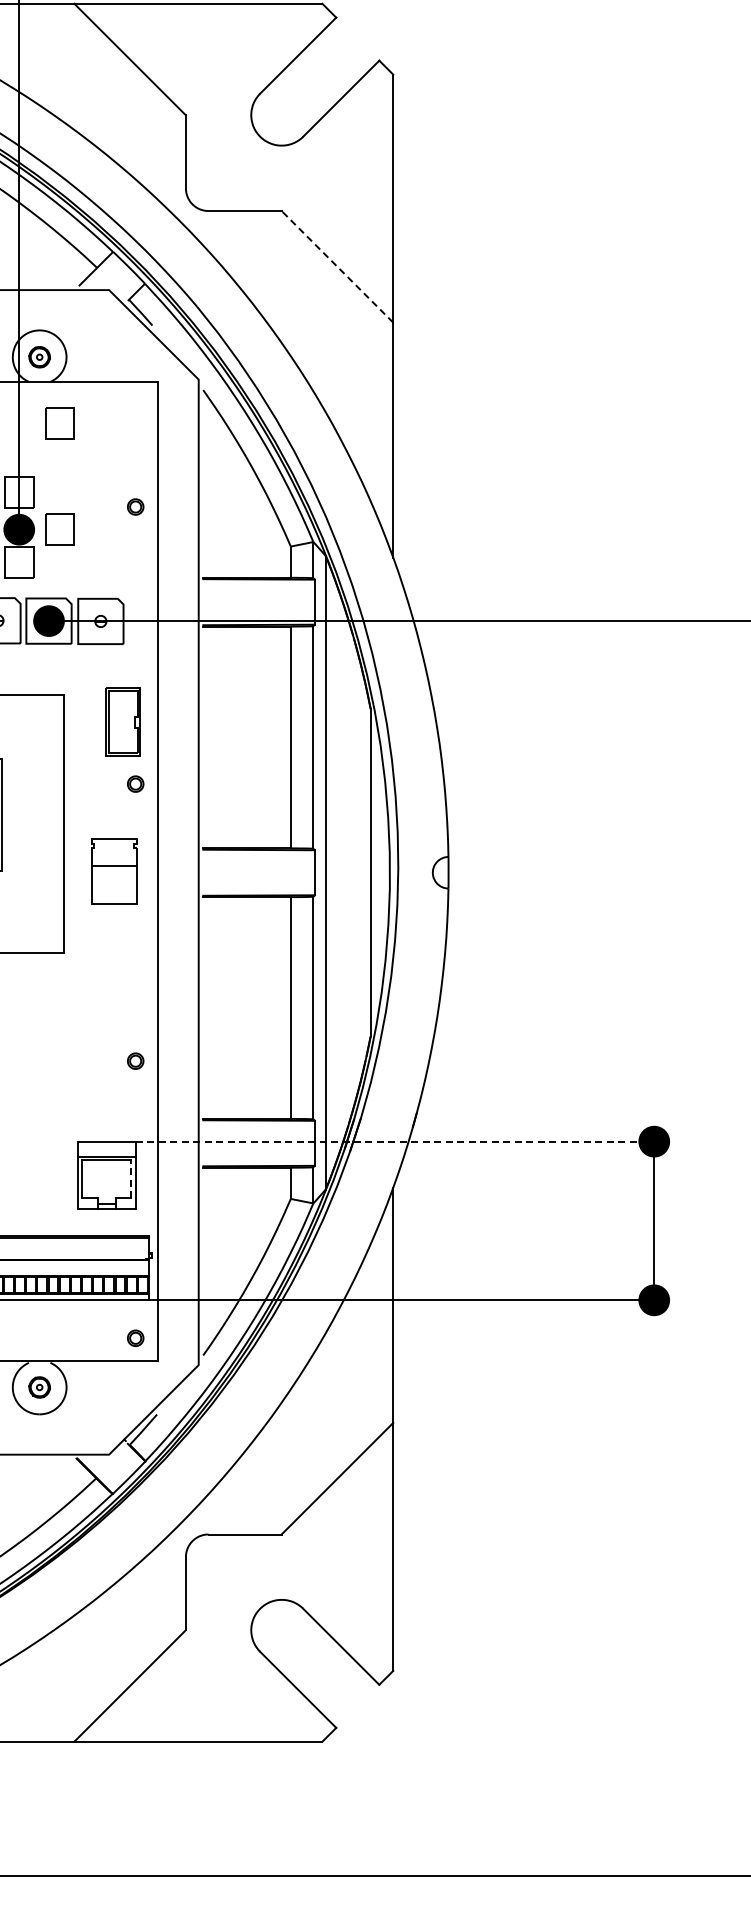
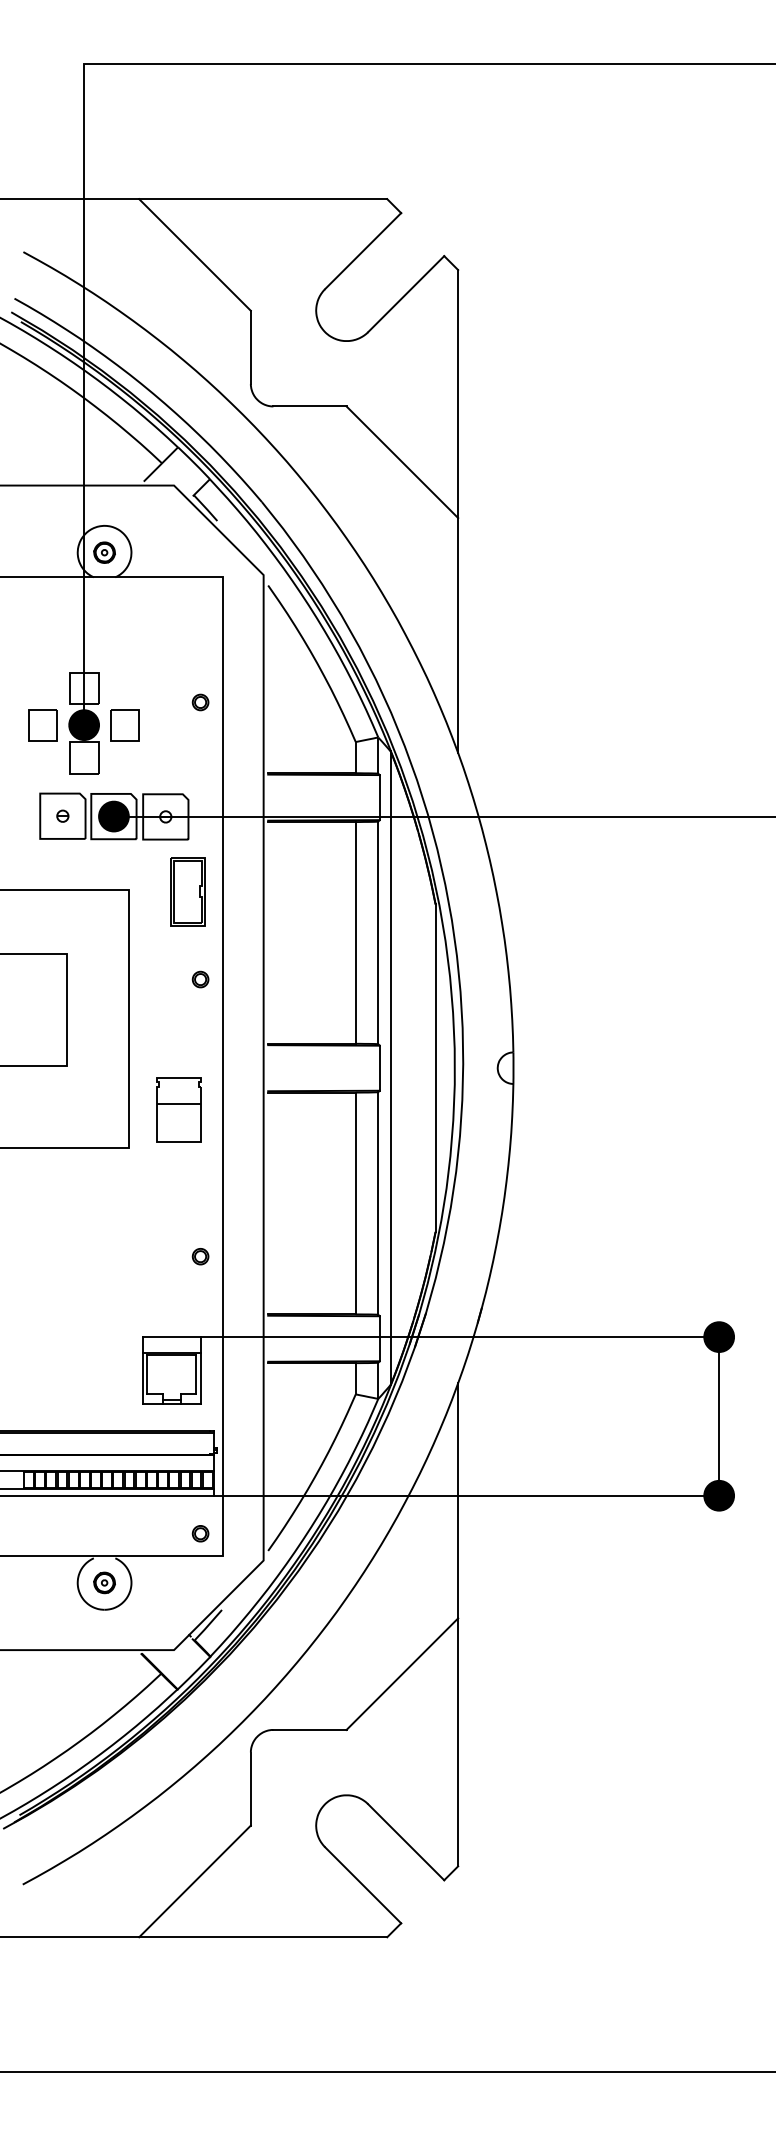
line: (337, 267) -> (402, 462), dashed -> solid
part: (59, 424) -> (124, 619), removed
part: (122, 722) -> (187, 891), moved
part: (113, 871) -> (178, 1109), moved
line: (395, 1142) -> (460, 1337), dashed -> solid
line: (131, 1178) -> (196, 1373), dashed -> solid

